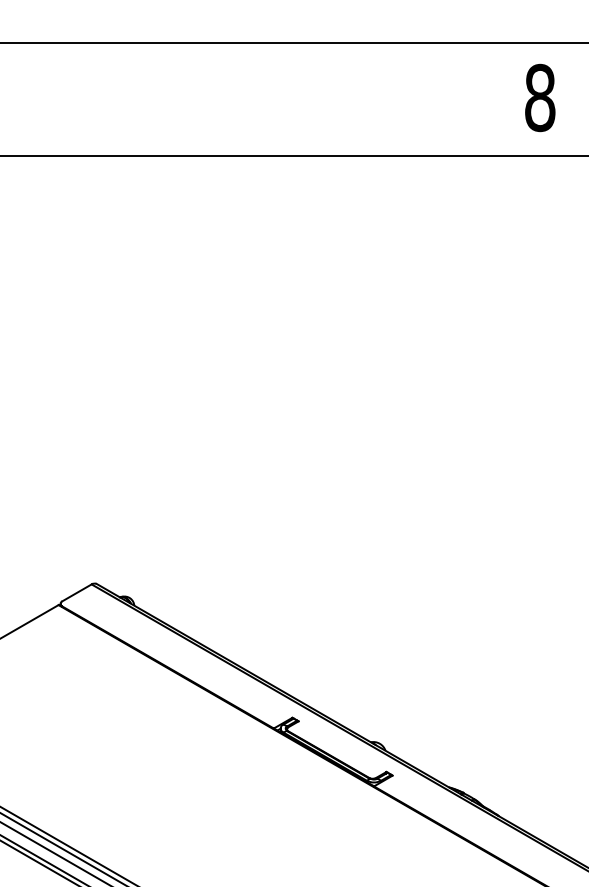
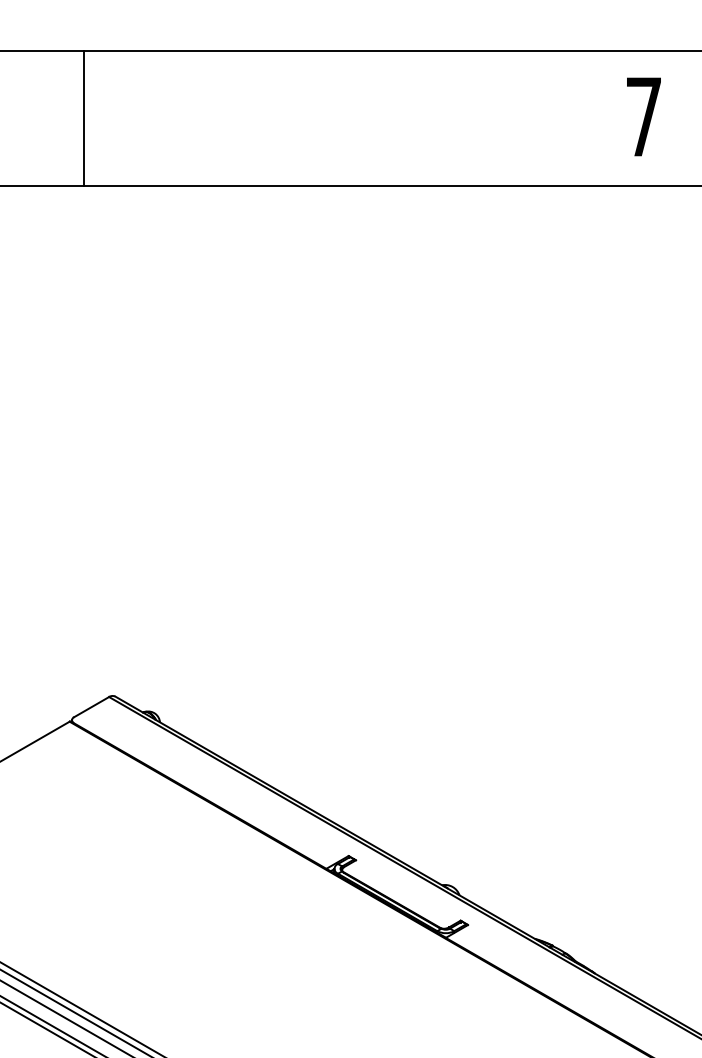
text: (540, 97) -> (644, 116), 8 -> 7
line: (70, 98) -> (83, 117), added

